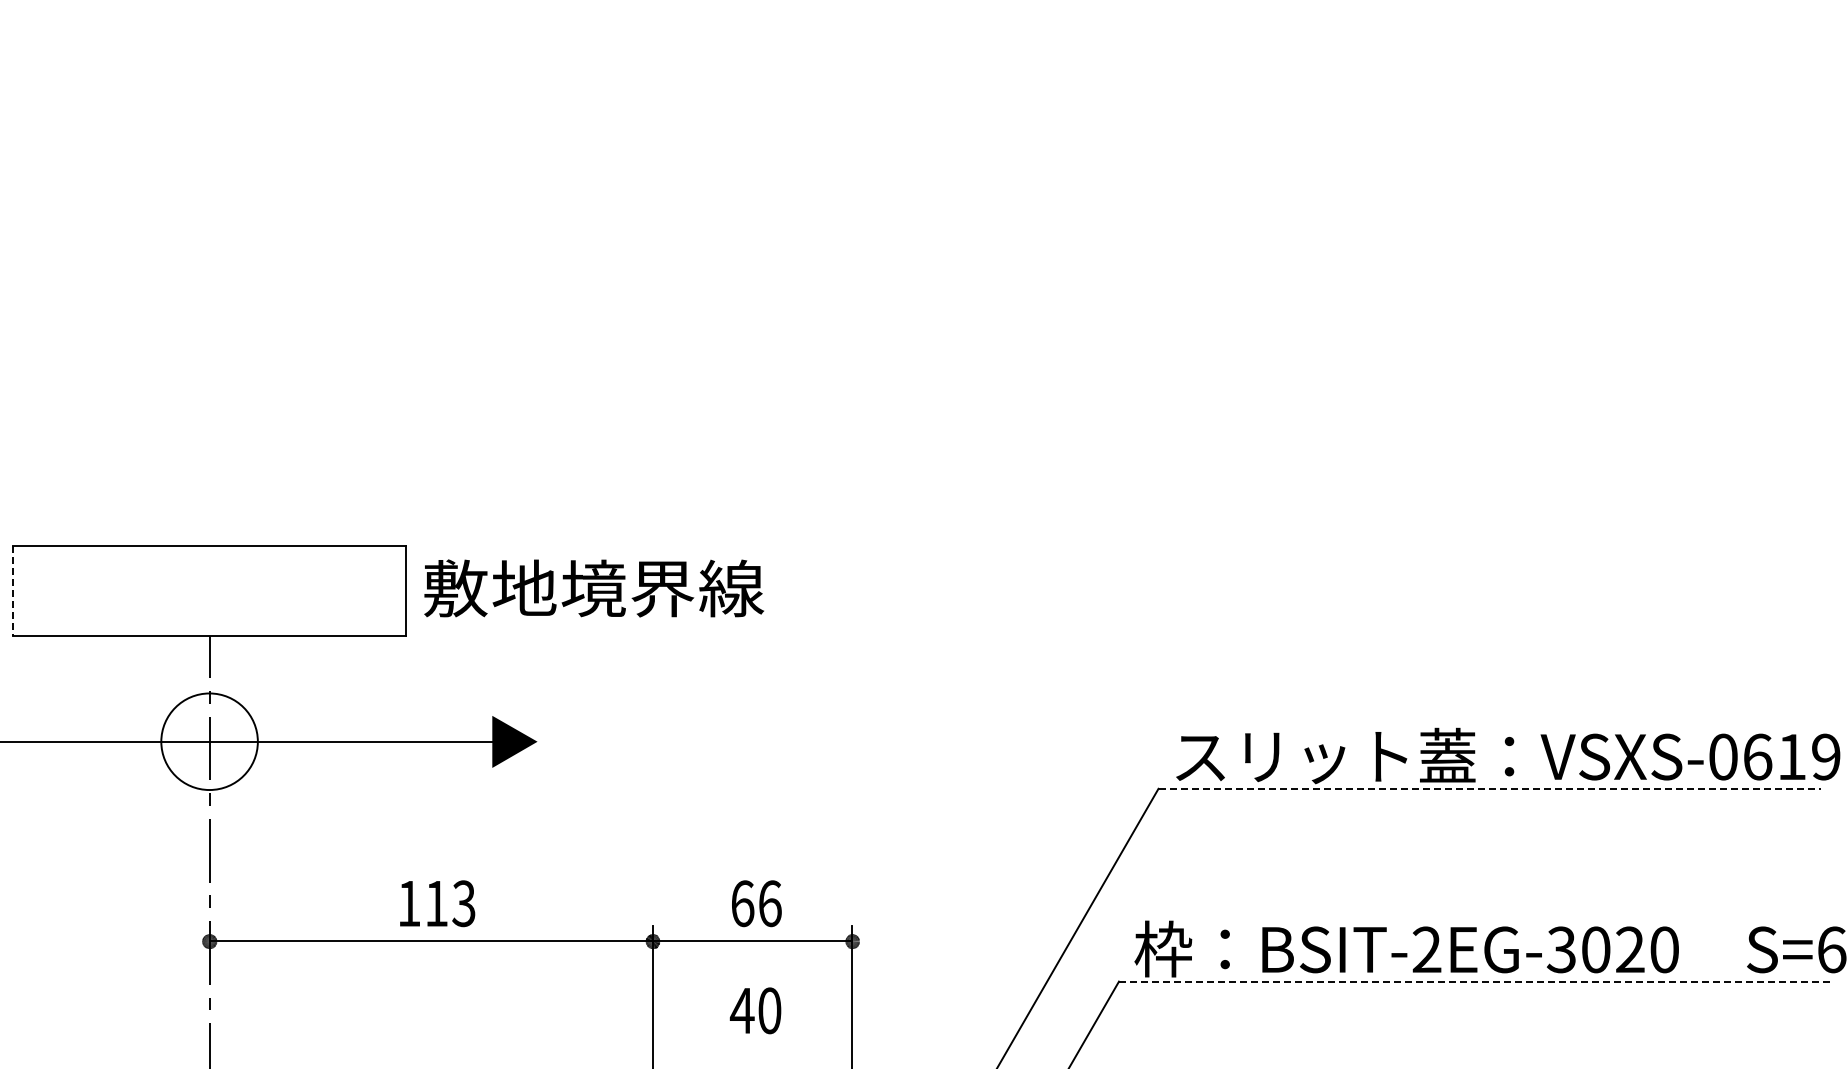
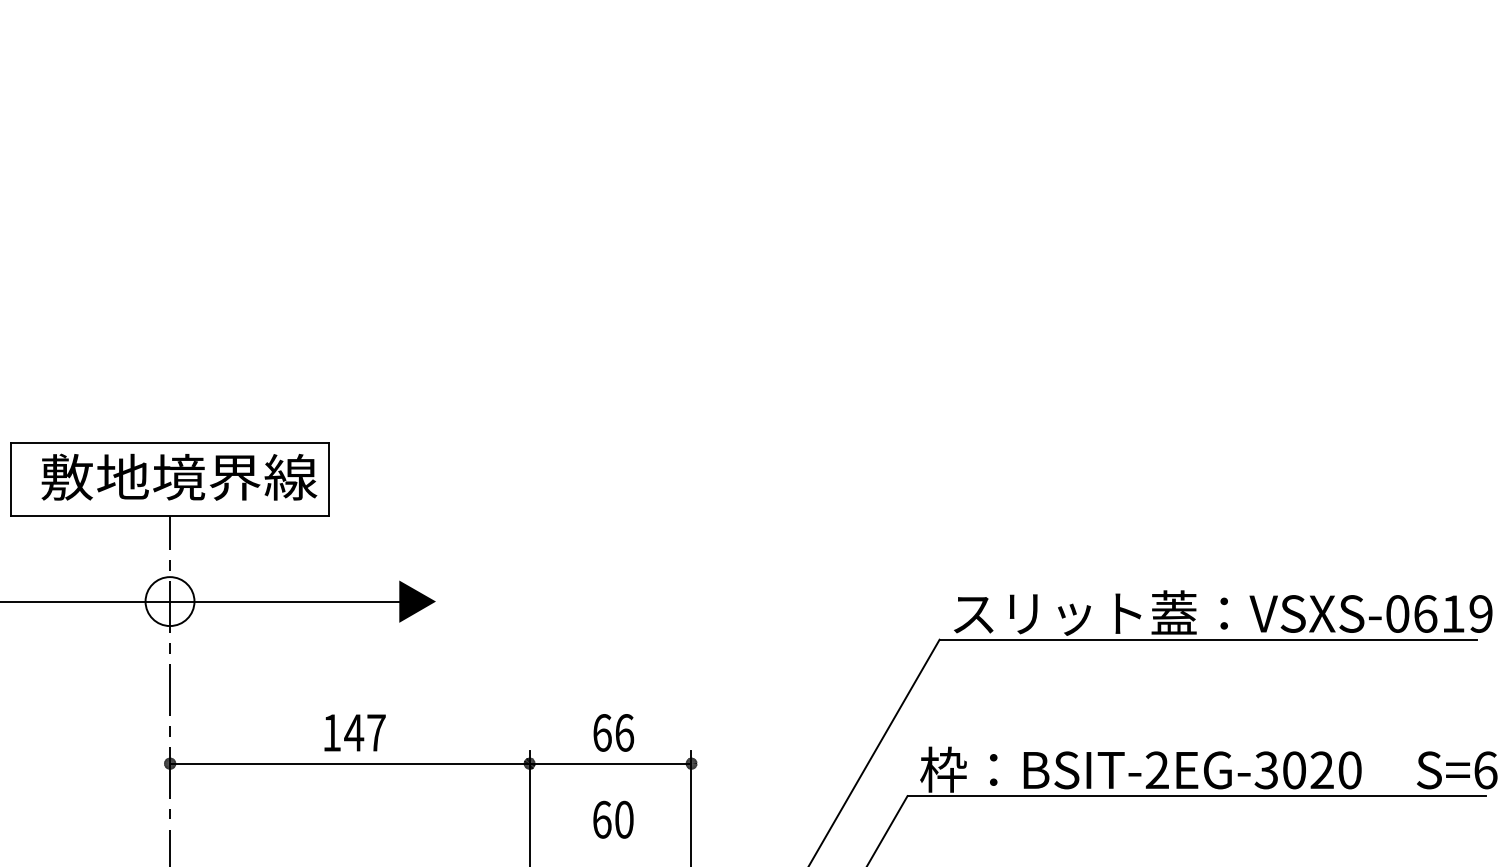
text: (593, 588) -> (178, 477), moved
line: (13, 591) -> (10, 479), dashed -> solid
circle: (209, 741) -> (169, 601), size x0.62
line: (1490, 788) -> (1208, 639), dashed -> solid
text: (449, 903) -> (364, 732), 113 -> 147
line: (1475, 981) -> (1196, 796), dashed -> solid
text: (741, 1010) -> (601, 819), 40 -> 60

